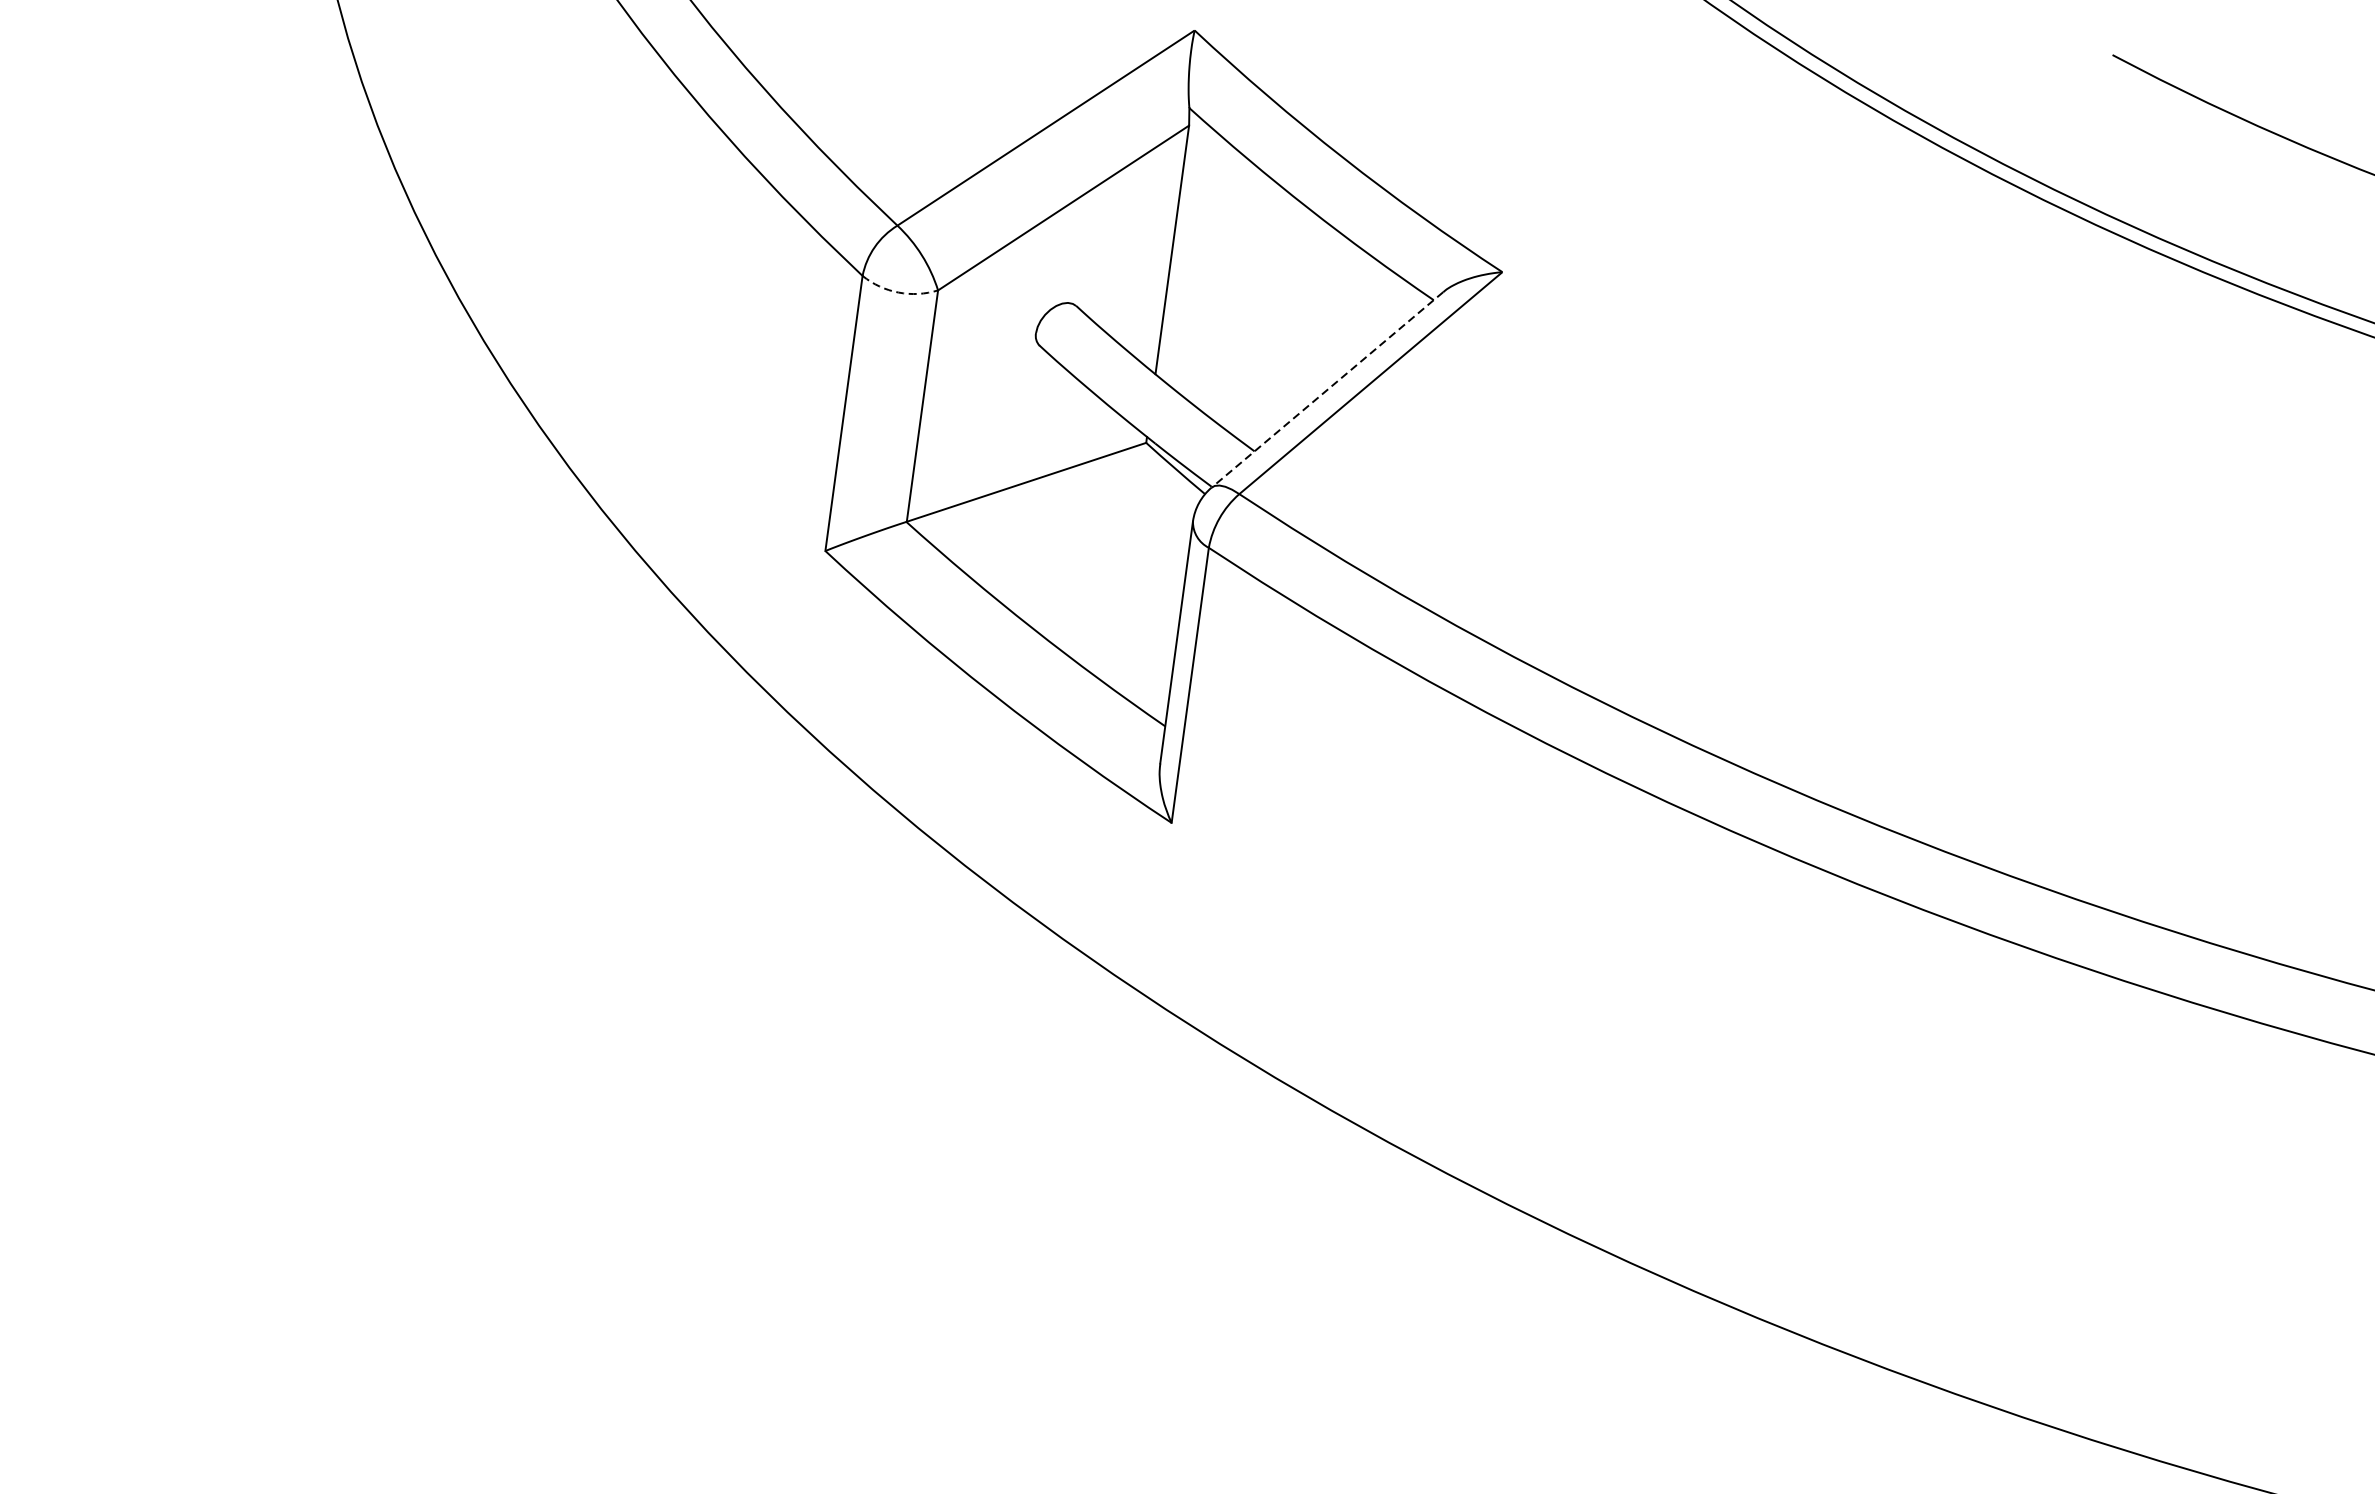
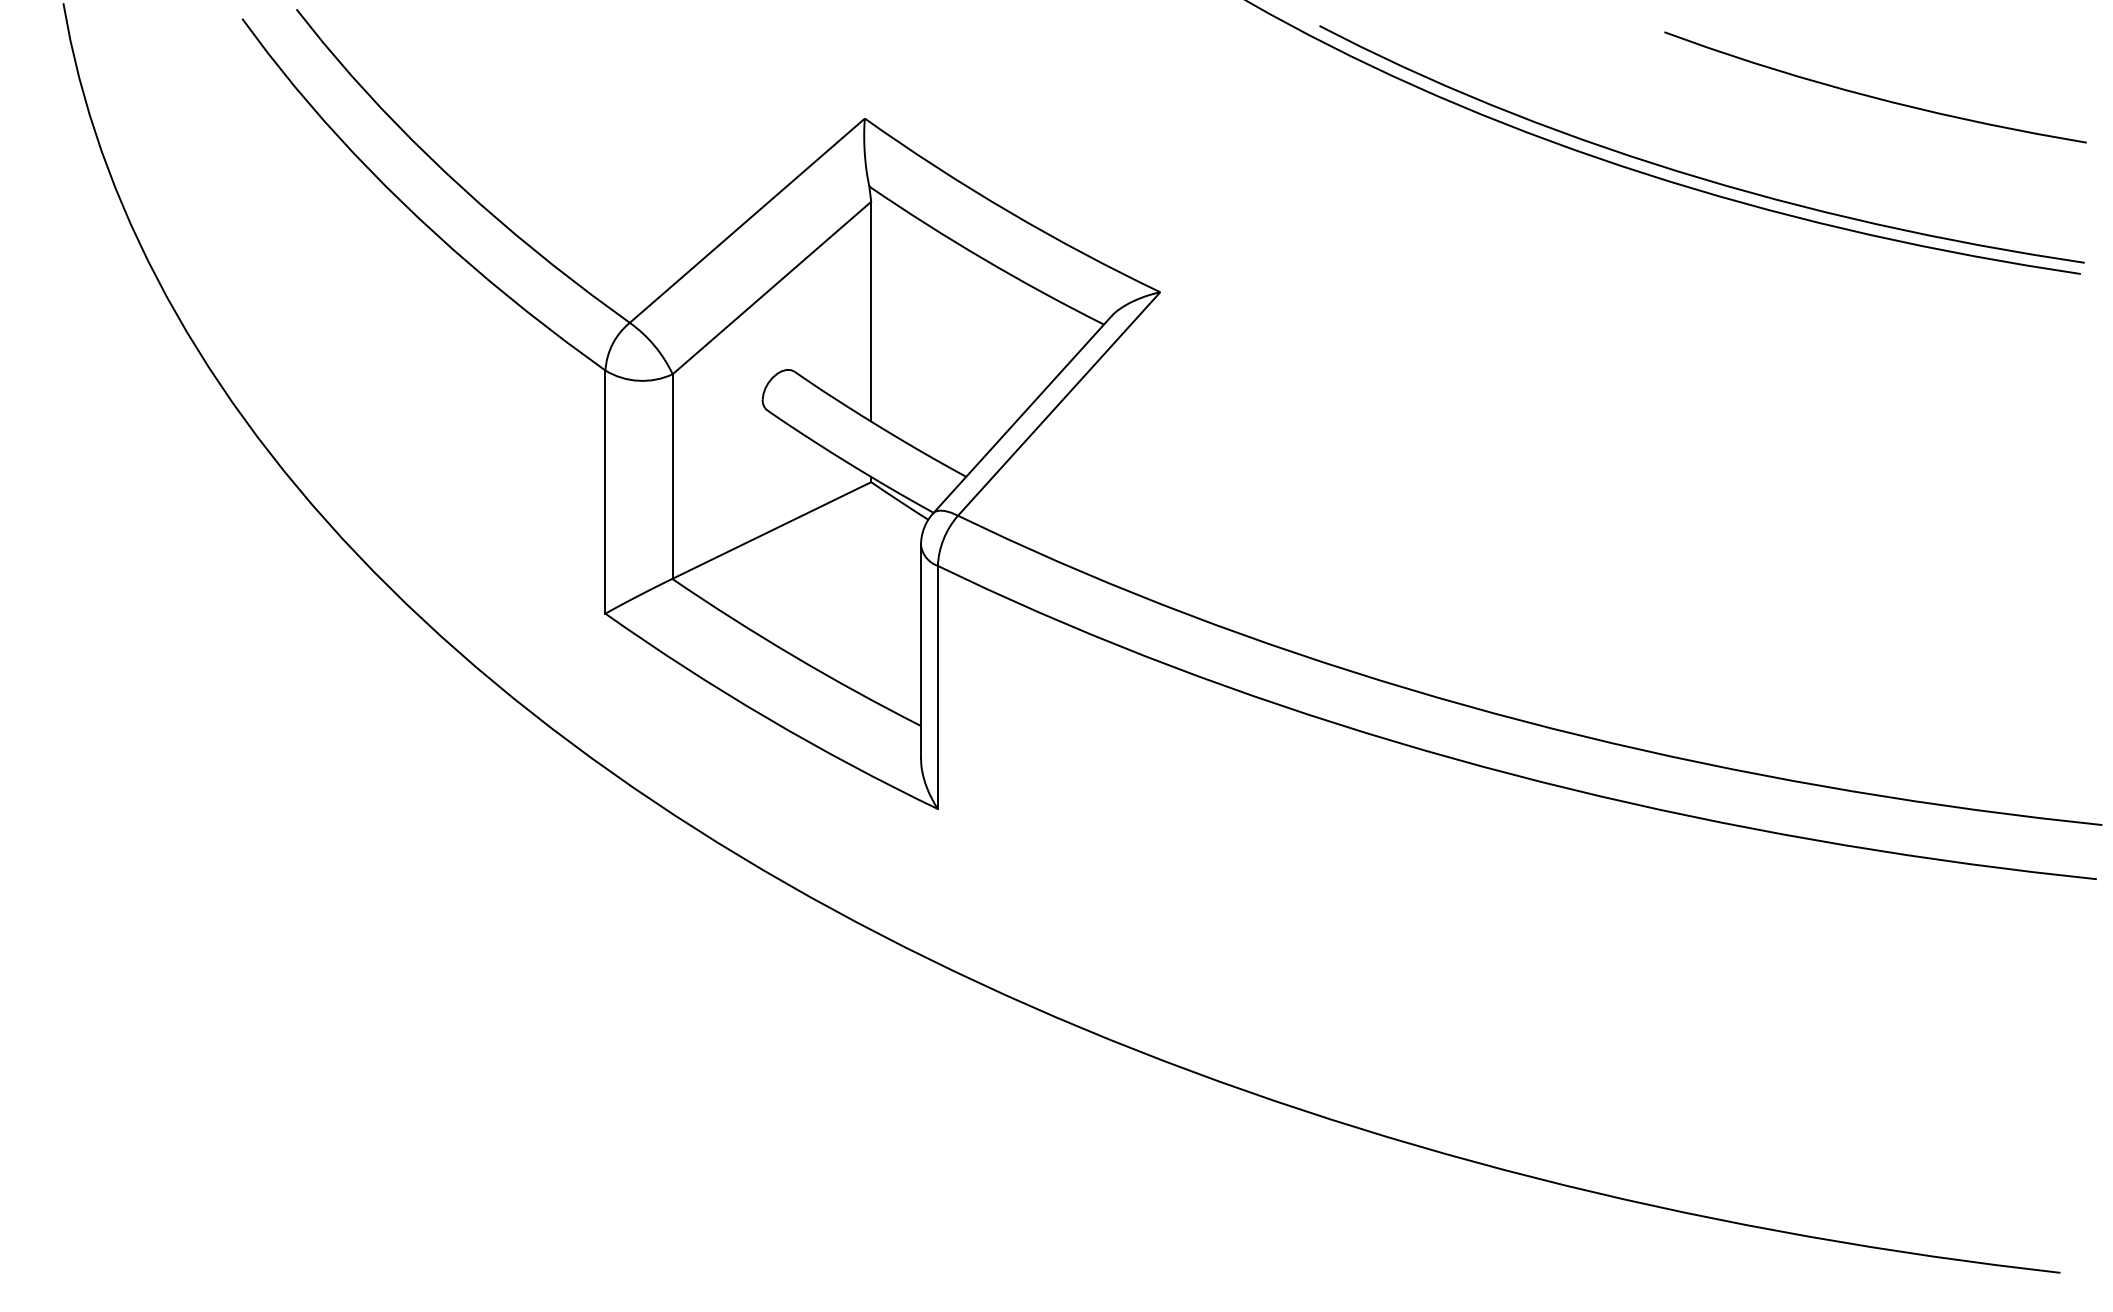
arc: (898, 292) -> (638, 380), dashed -> solid
line: (1327, 389) -> (1022, 414), dashed -> solid

